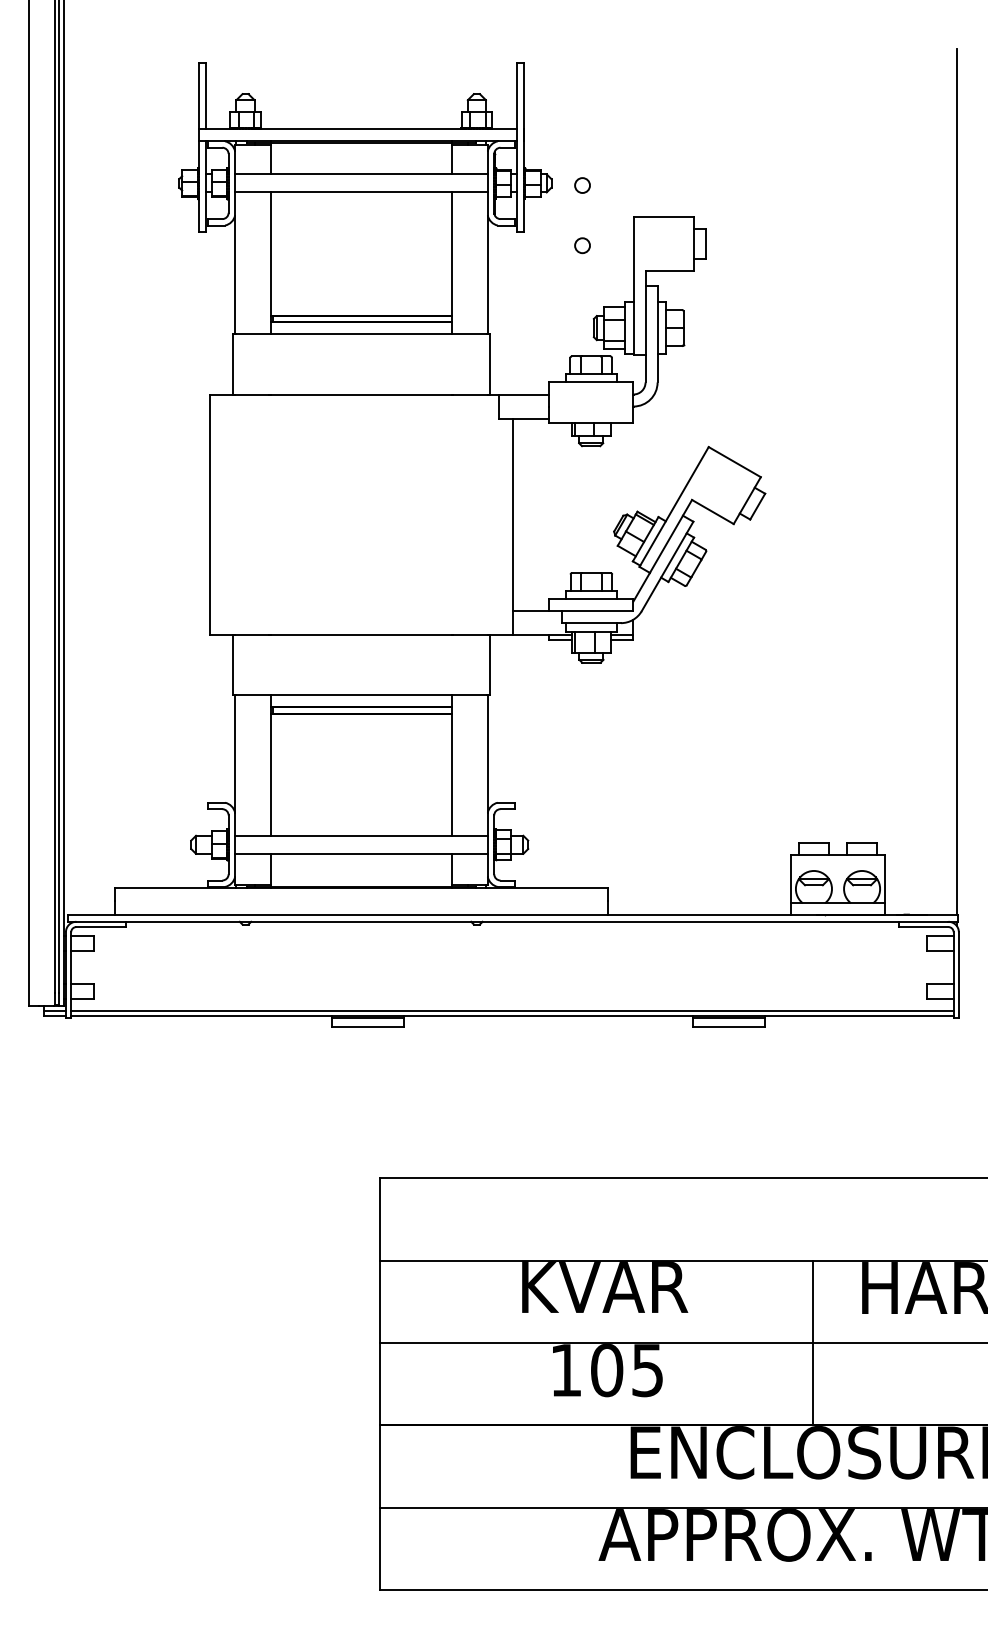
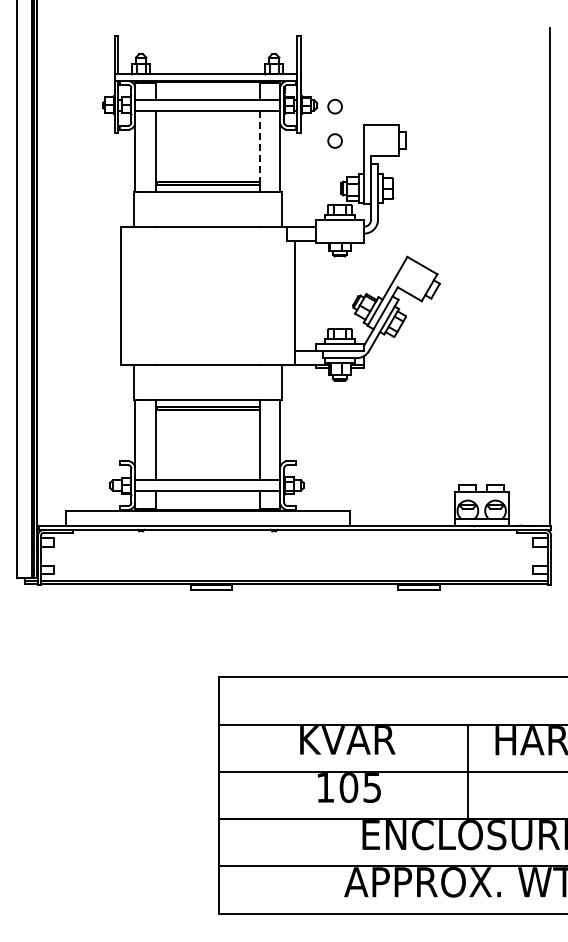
circle: (581, 185) -> (334, 106), size x1.6
circle: (581, 246) -> (334, 141), size x1.6
line: (451, 254) -> (259, 146), solid -> dashed

